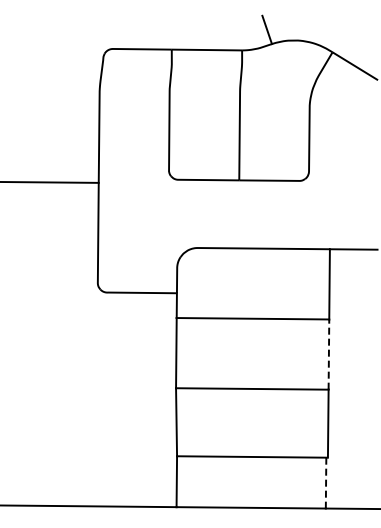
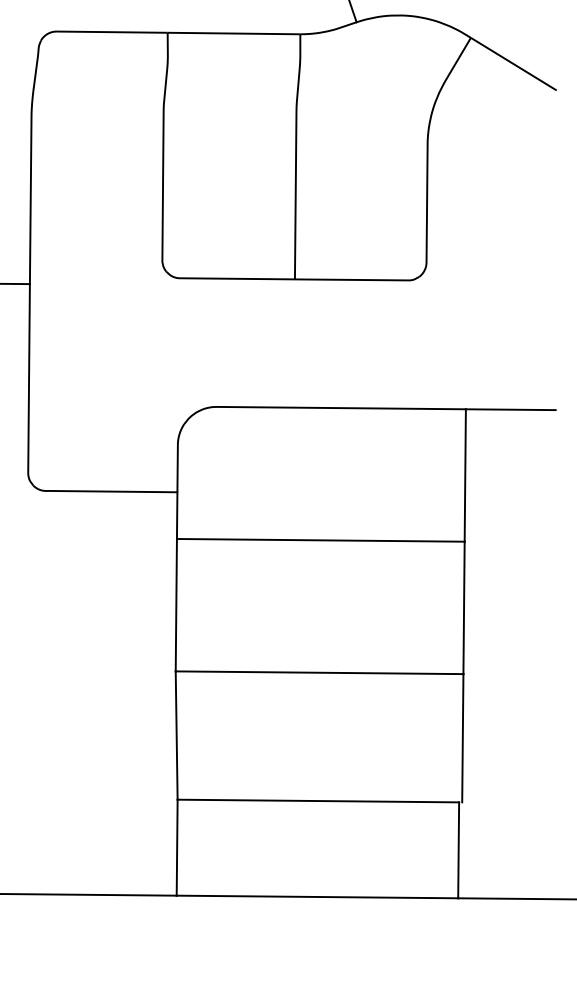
line: (328, 354) -> (463, 607), dashed -> solid
line: (326, 483) -> (459, 851), dashed -> solid

